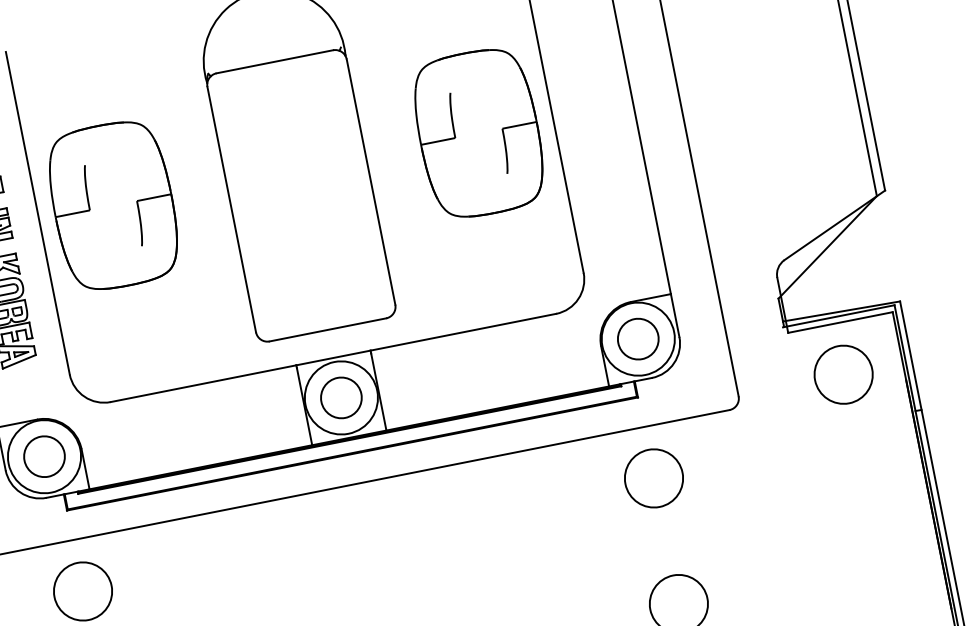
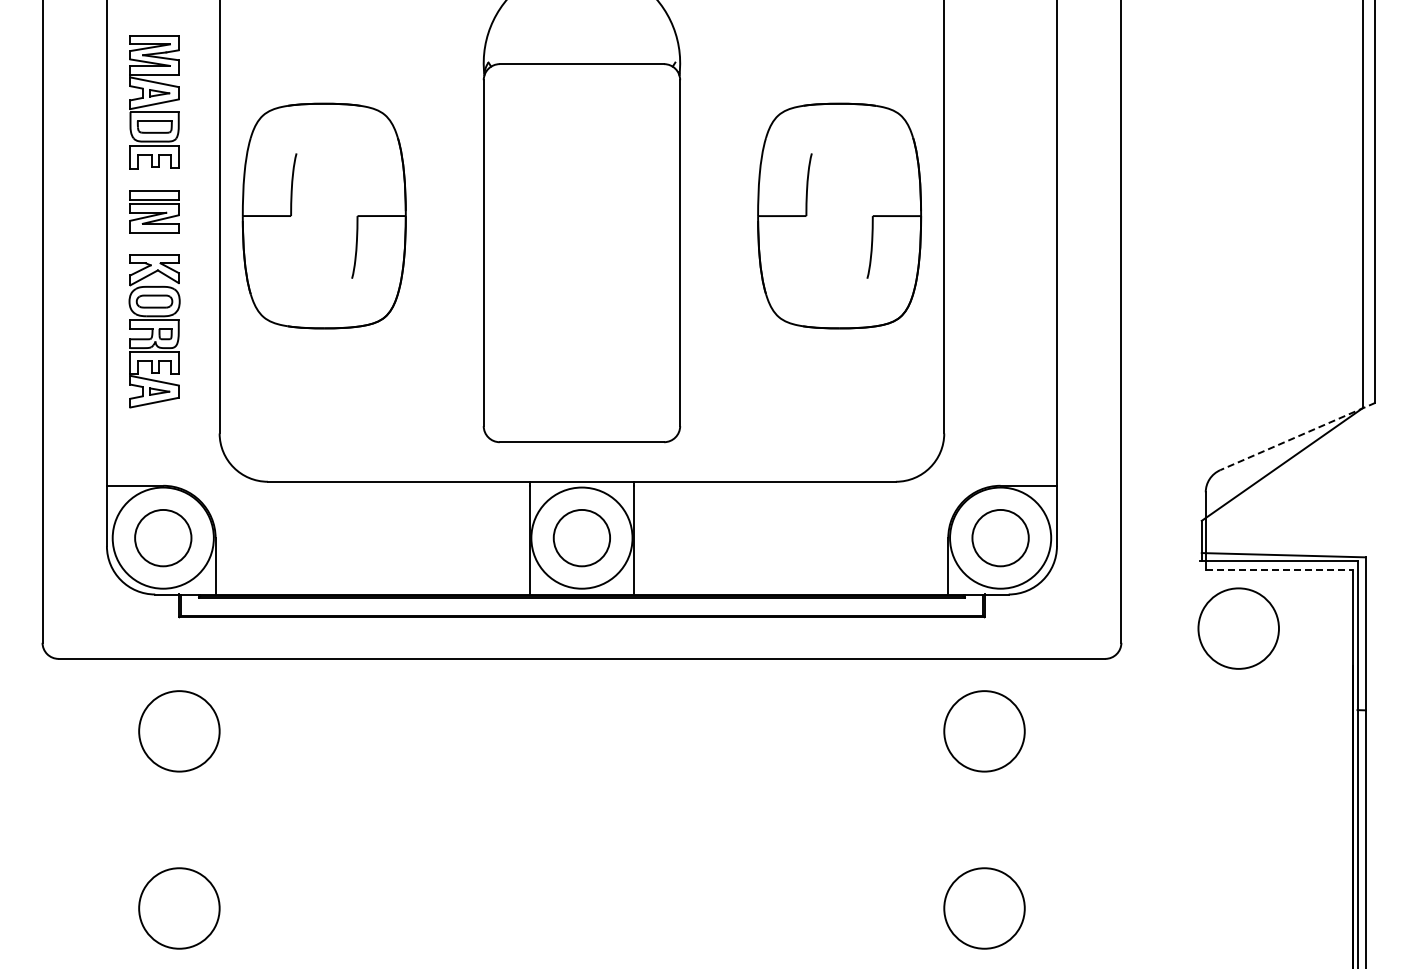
line: (834, 225) -> (1297, 436), solid -> dashed
line: (840, 322) -> (1279, 569), solid -> dashed
circle: (843, 374) -> (1238, 628), moved

